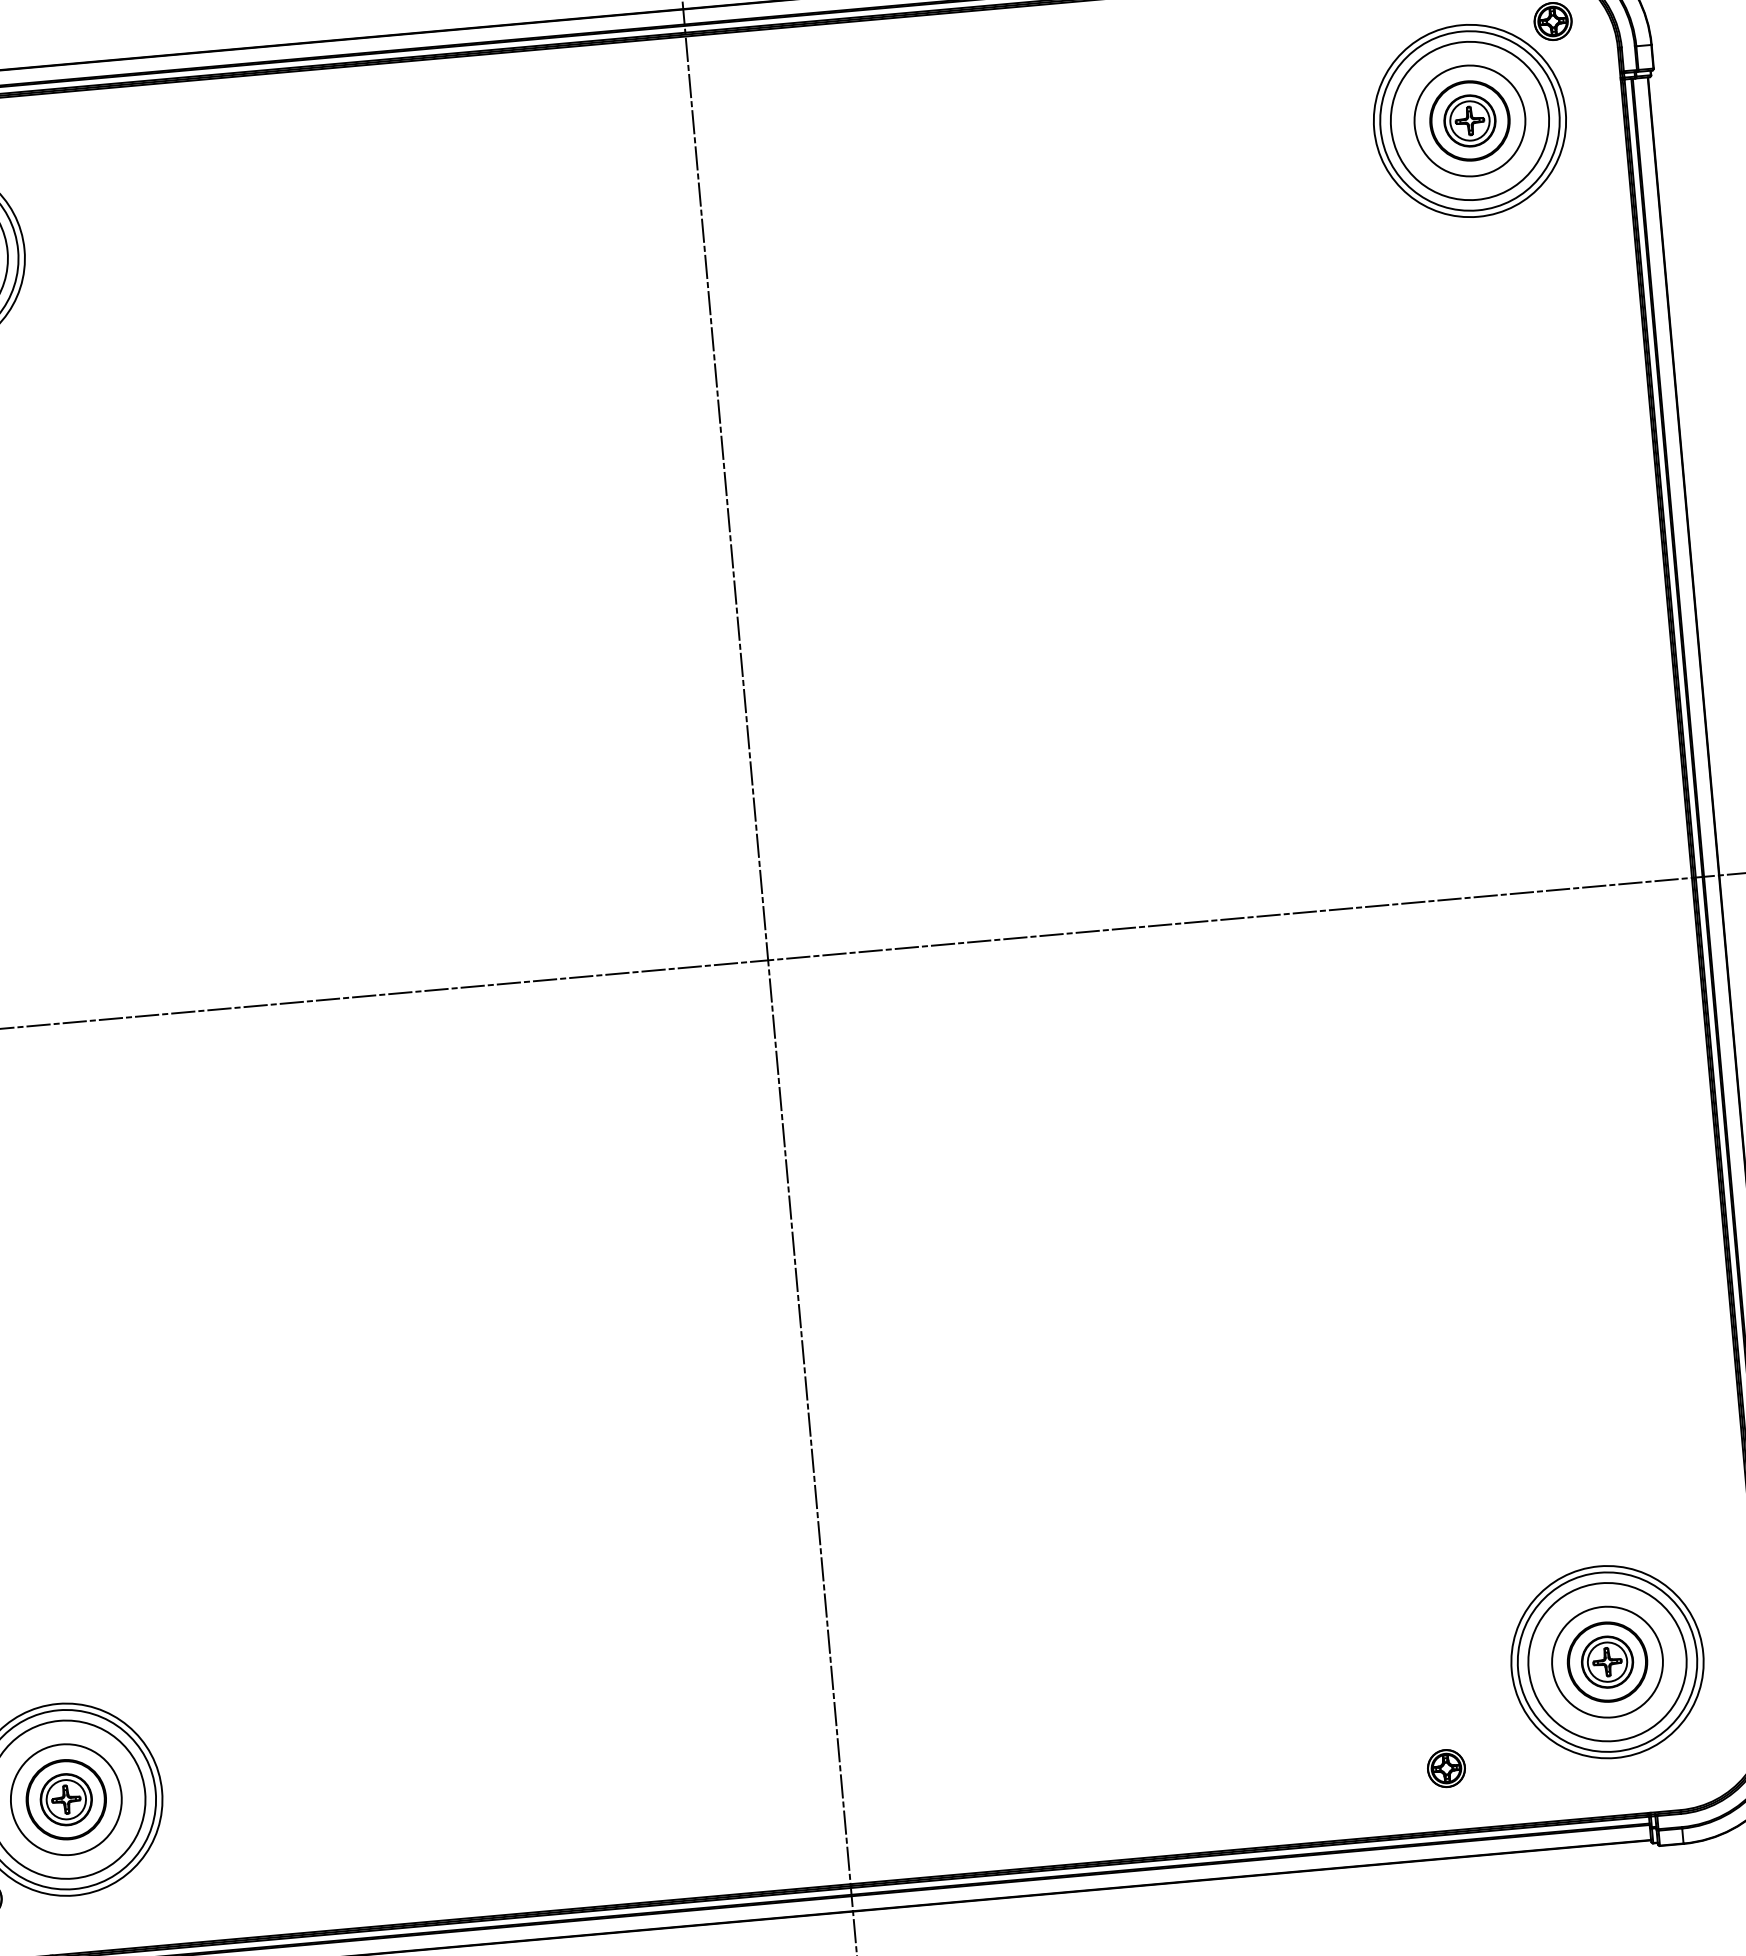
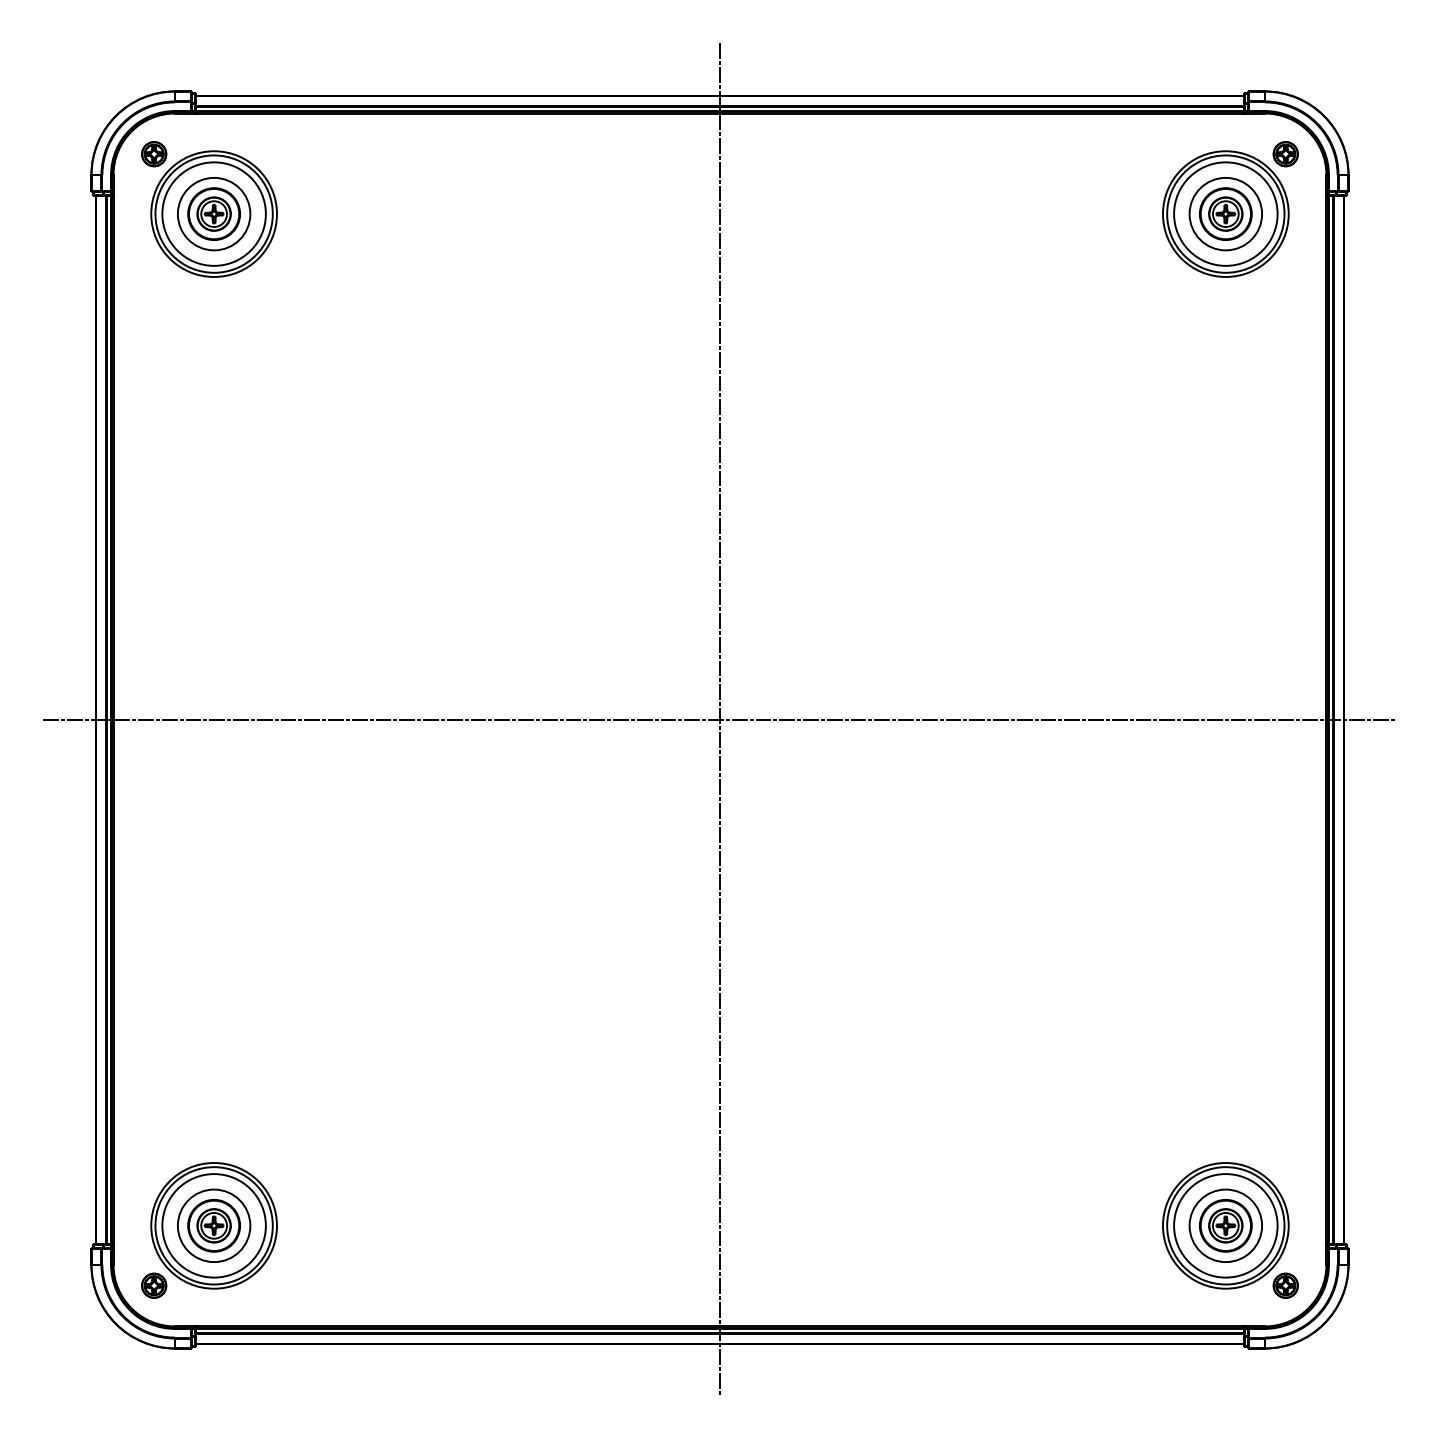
part: (1446, 1768) -> (1285, 1285), moved

